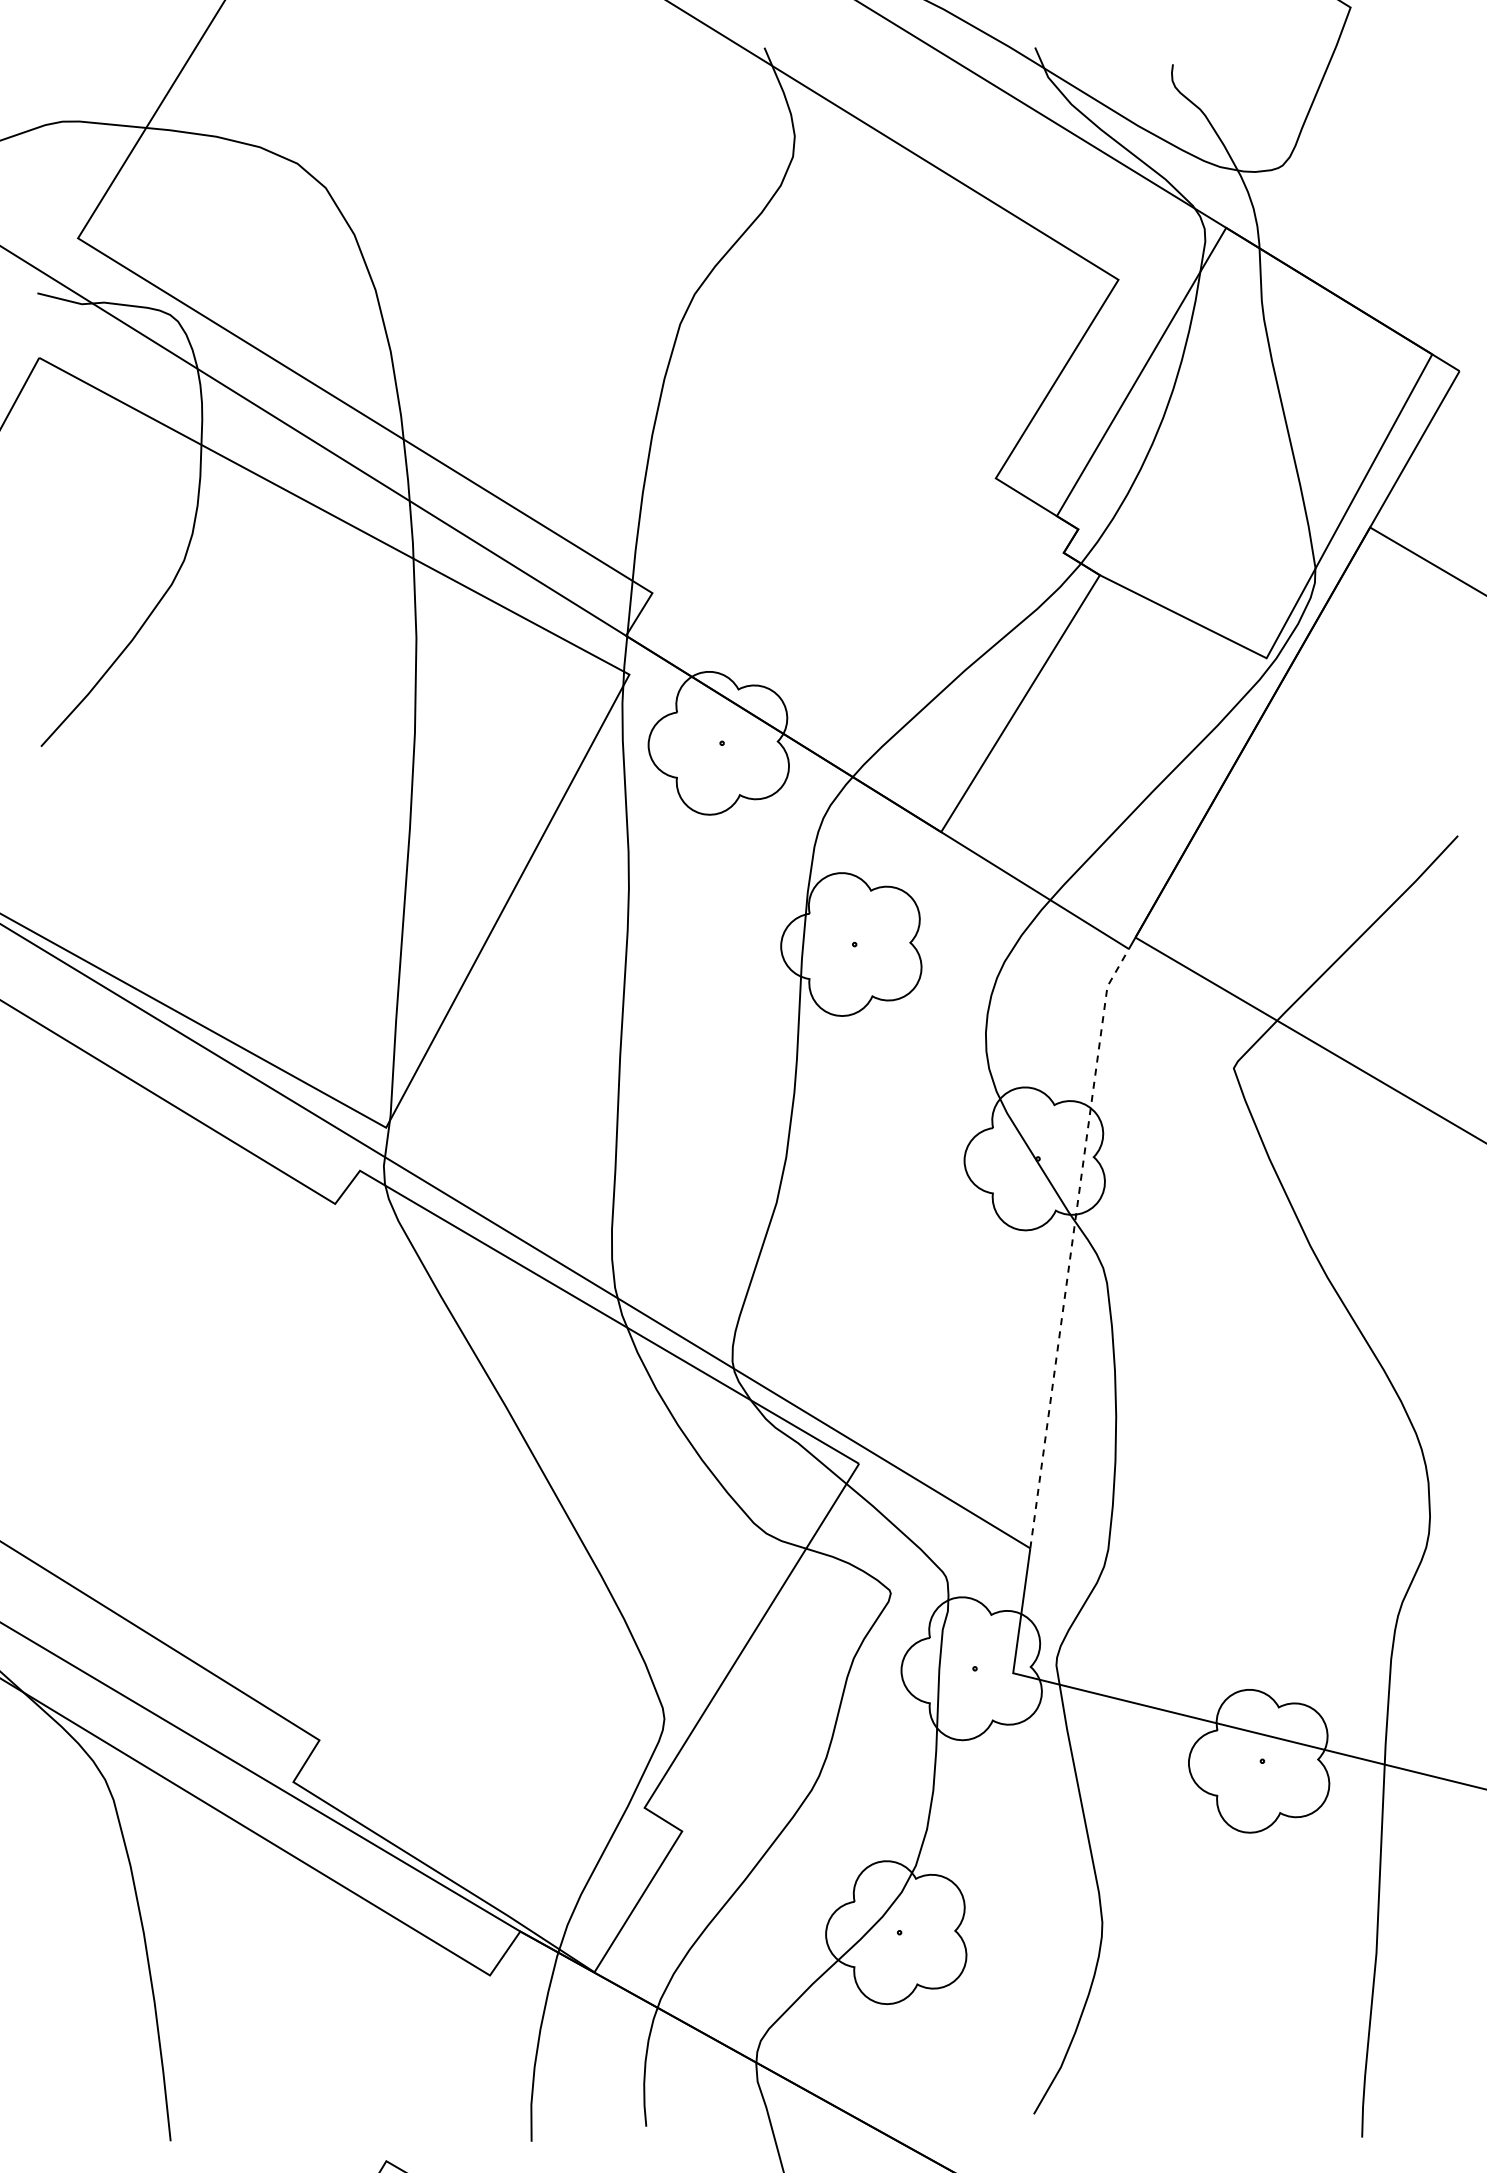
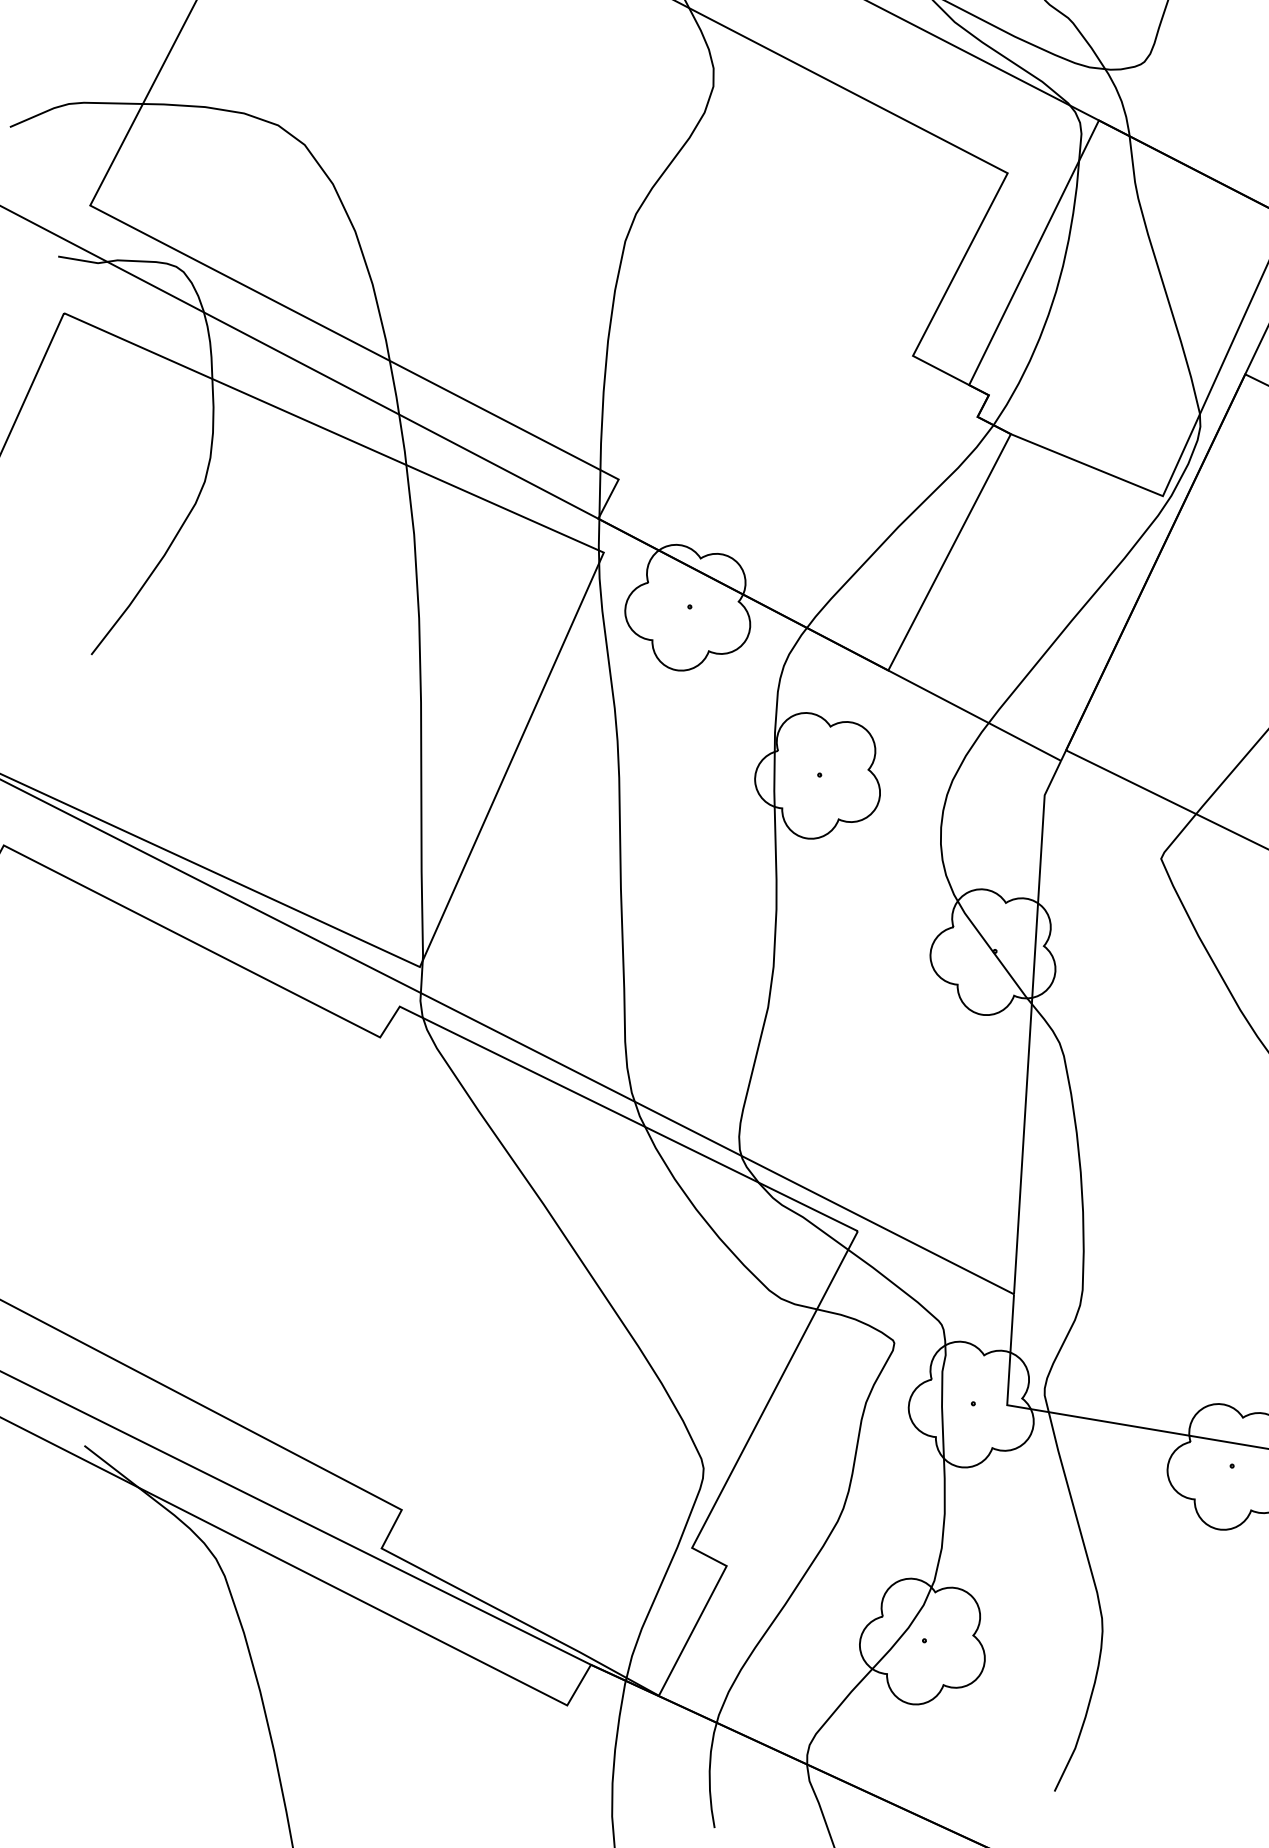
line: (1072, 1244) -> (1031, 1024), dashed -> solid

